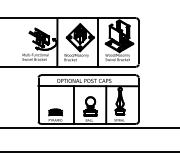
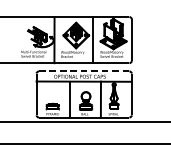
line: (88, 75) -> (84, 71), solid -> dashed

